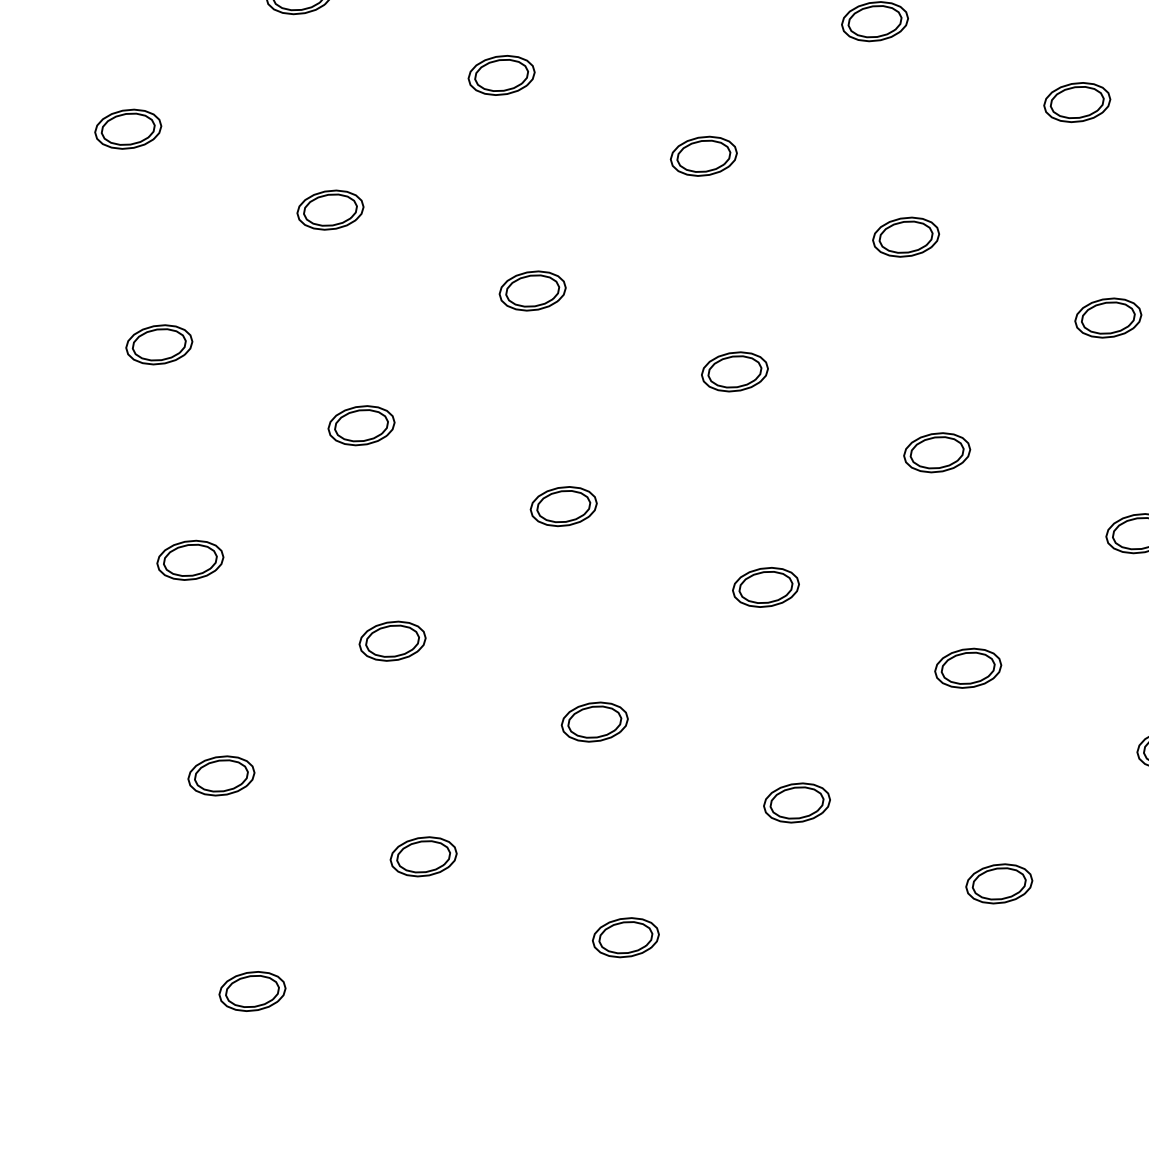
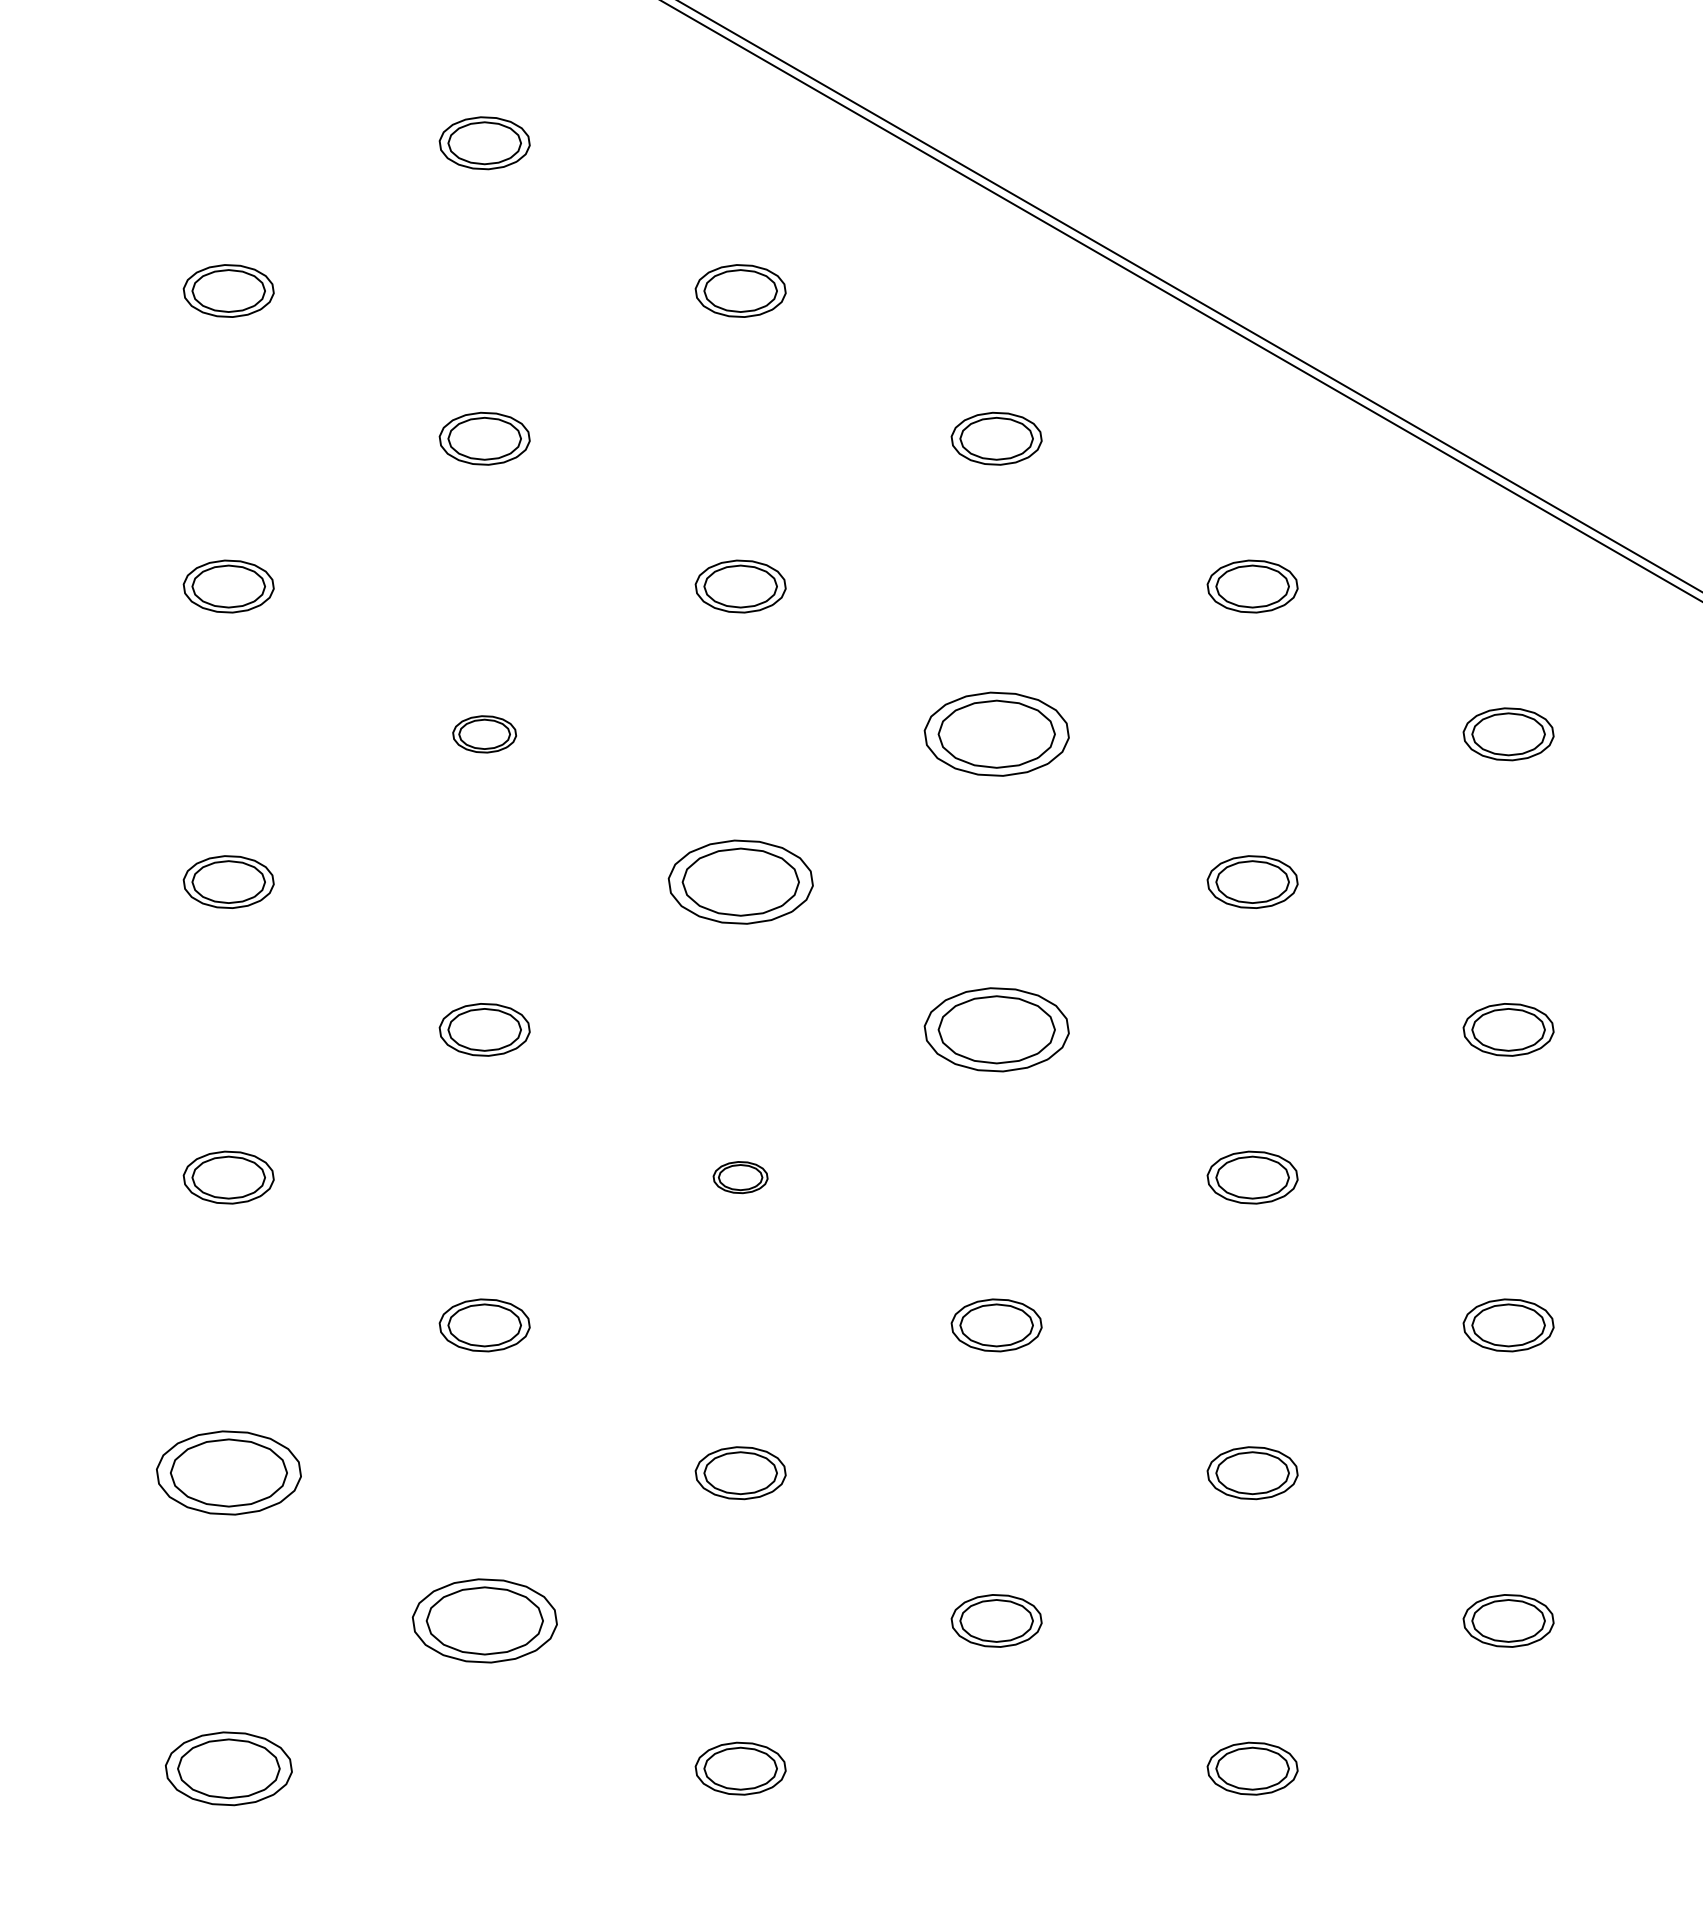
part: (703, 156) -> (996, 734), size x1.6
part: (330, 210) -> (484, 734), size x0.7
part: (532, 290) -> (740, 881), size x1.6
part: (734, 371) -> (996, 1029), size x1.6
part: (563, 506) -> (740, 1177), size x0.6
part: (221, 776) -> (228, 1473), size x1.6
part: (423, 856) -> (484, 1620), size x1.6
part: (252, 991) -> (228, 1768), size x1.4

